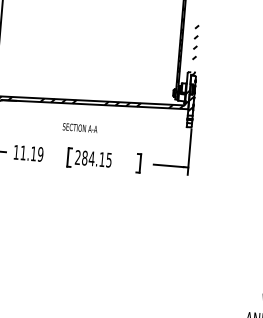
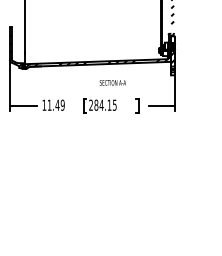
text: (79, 127) -> (112, 82), moved
text: (33, 152) -> (57, 104), 11.19 -> 11.49

